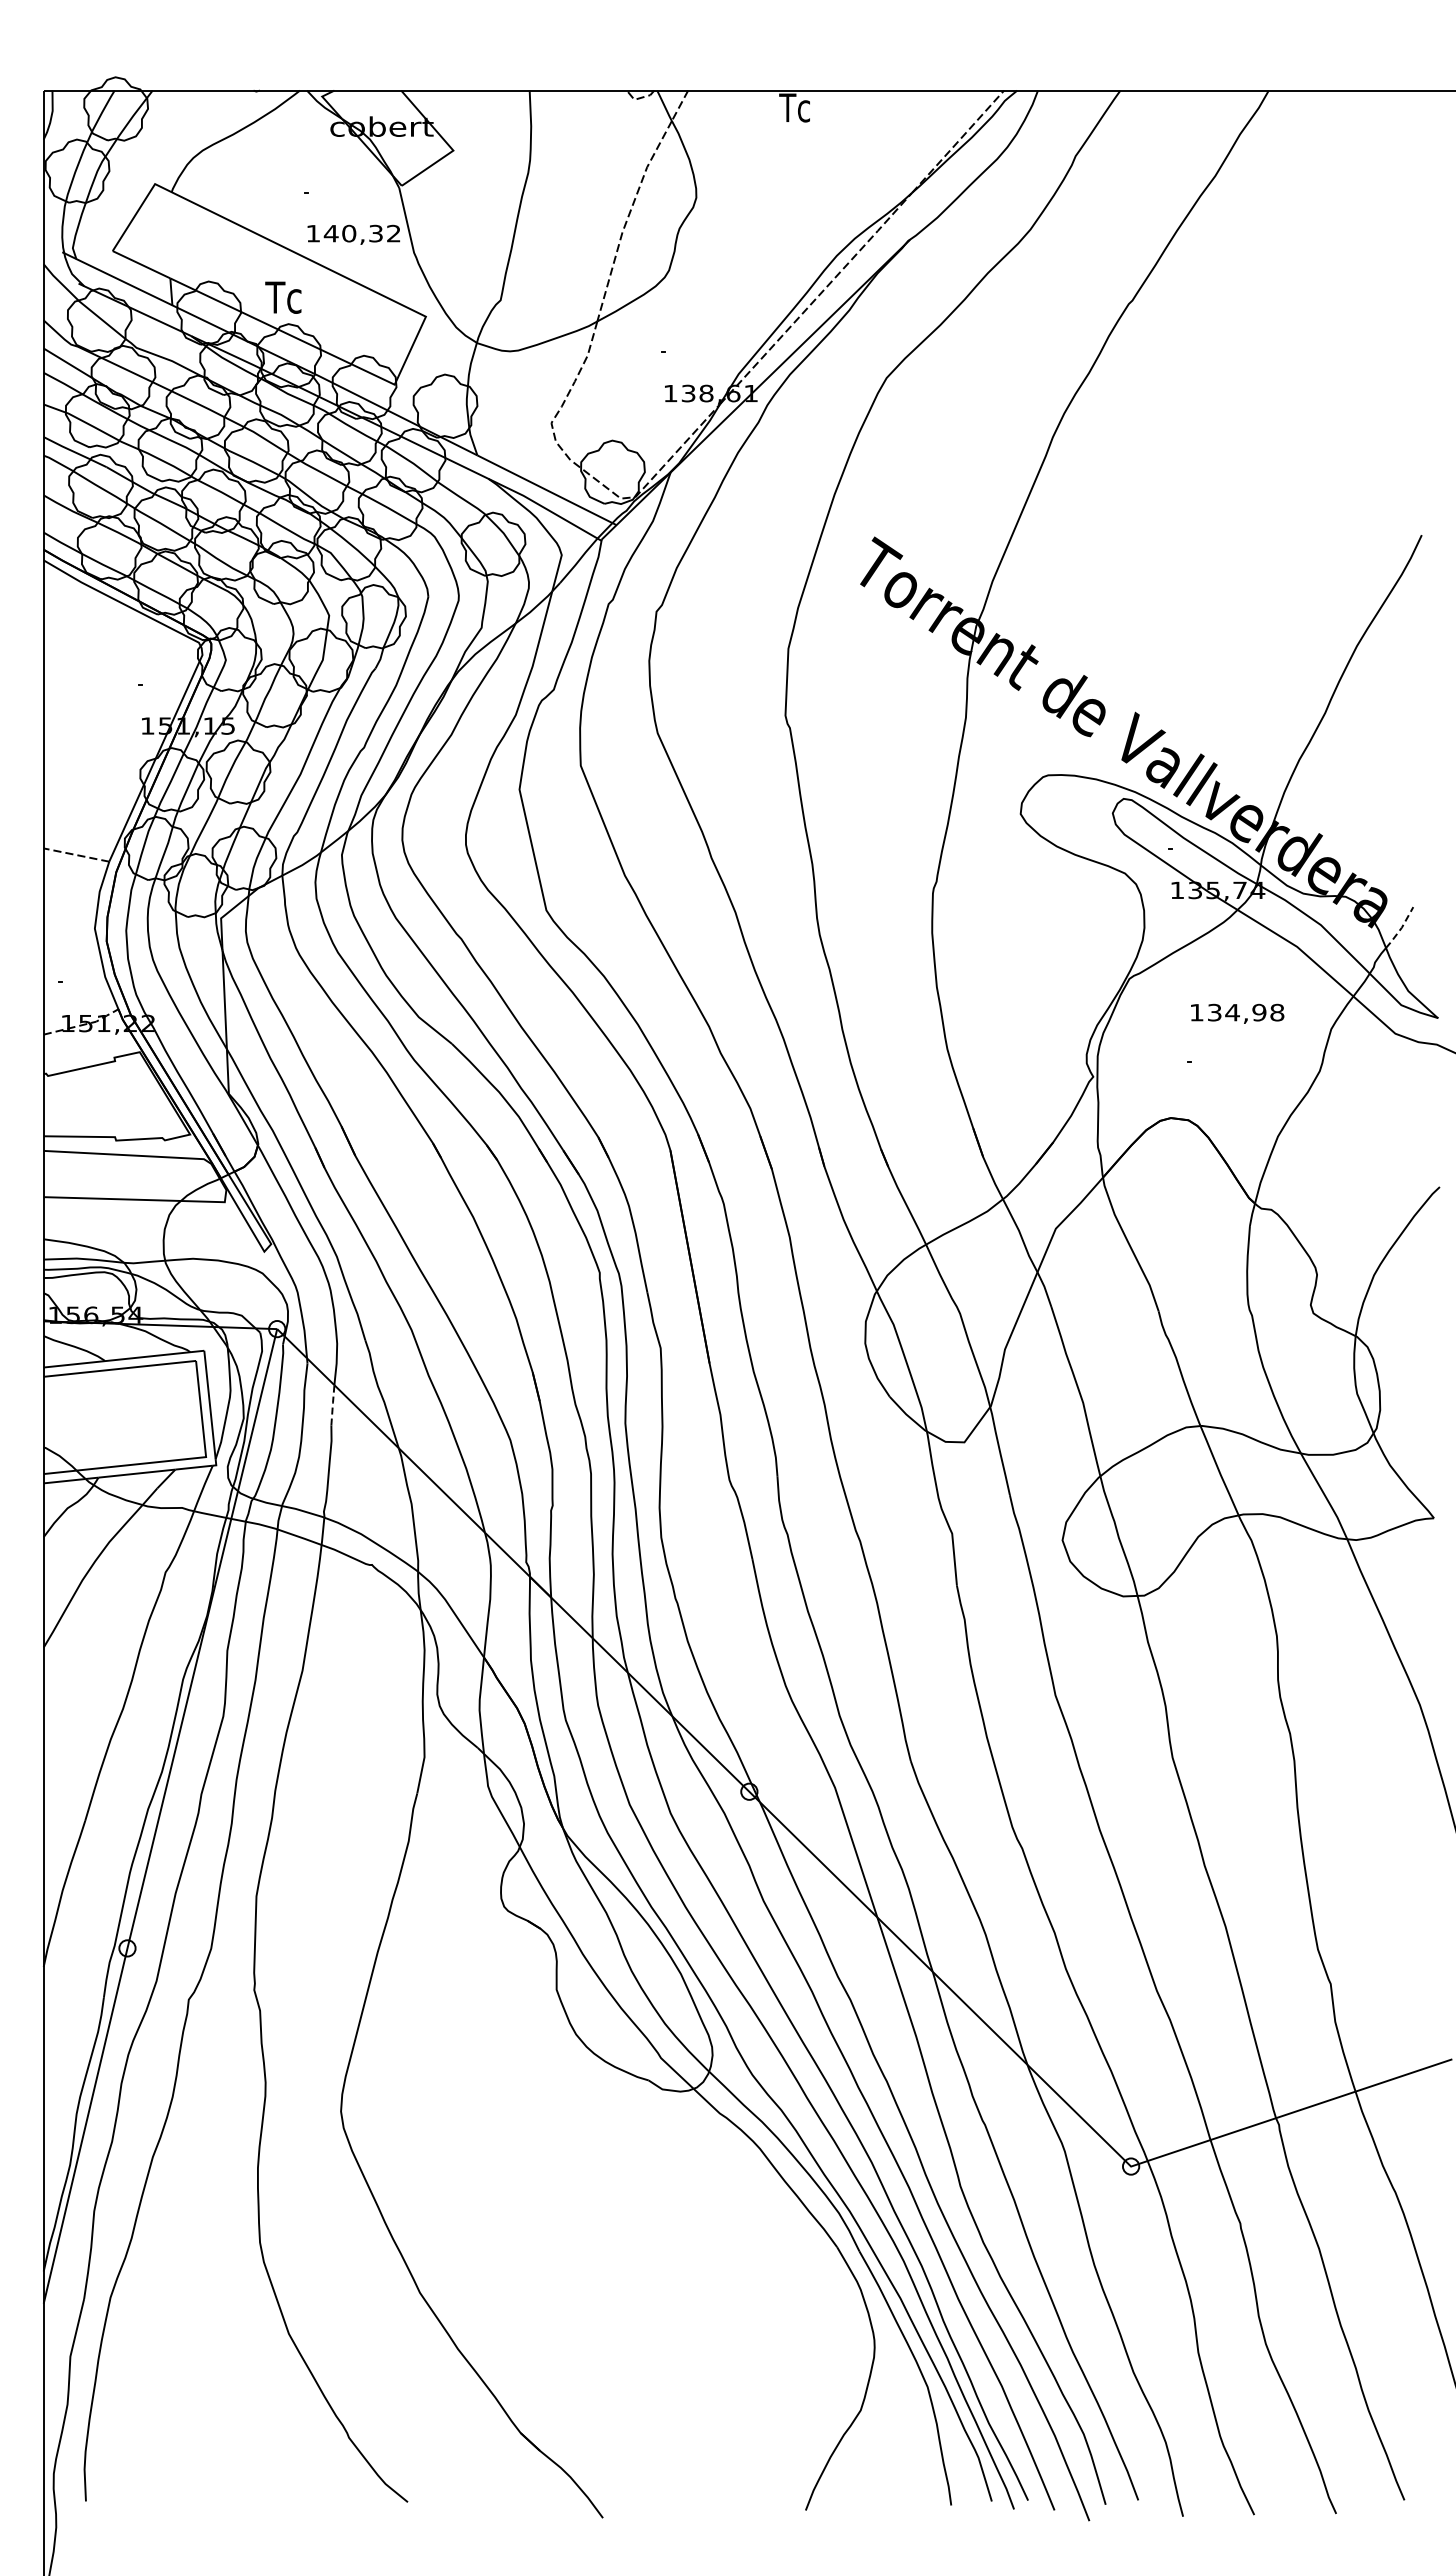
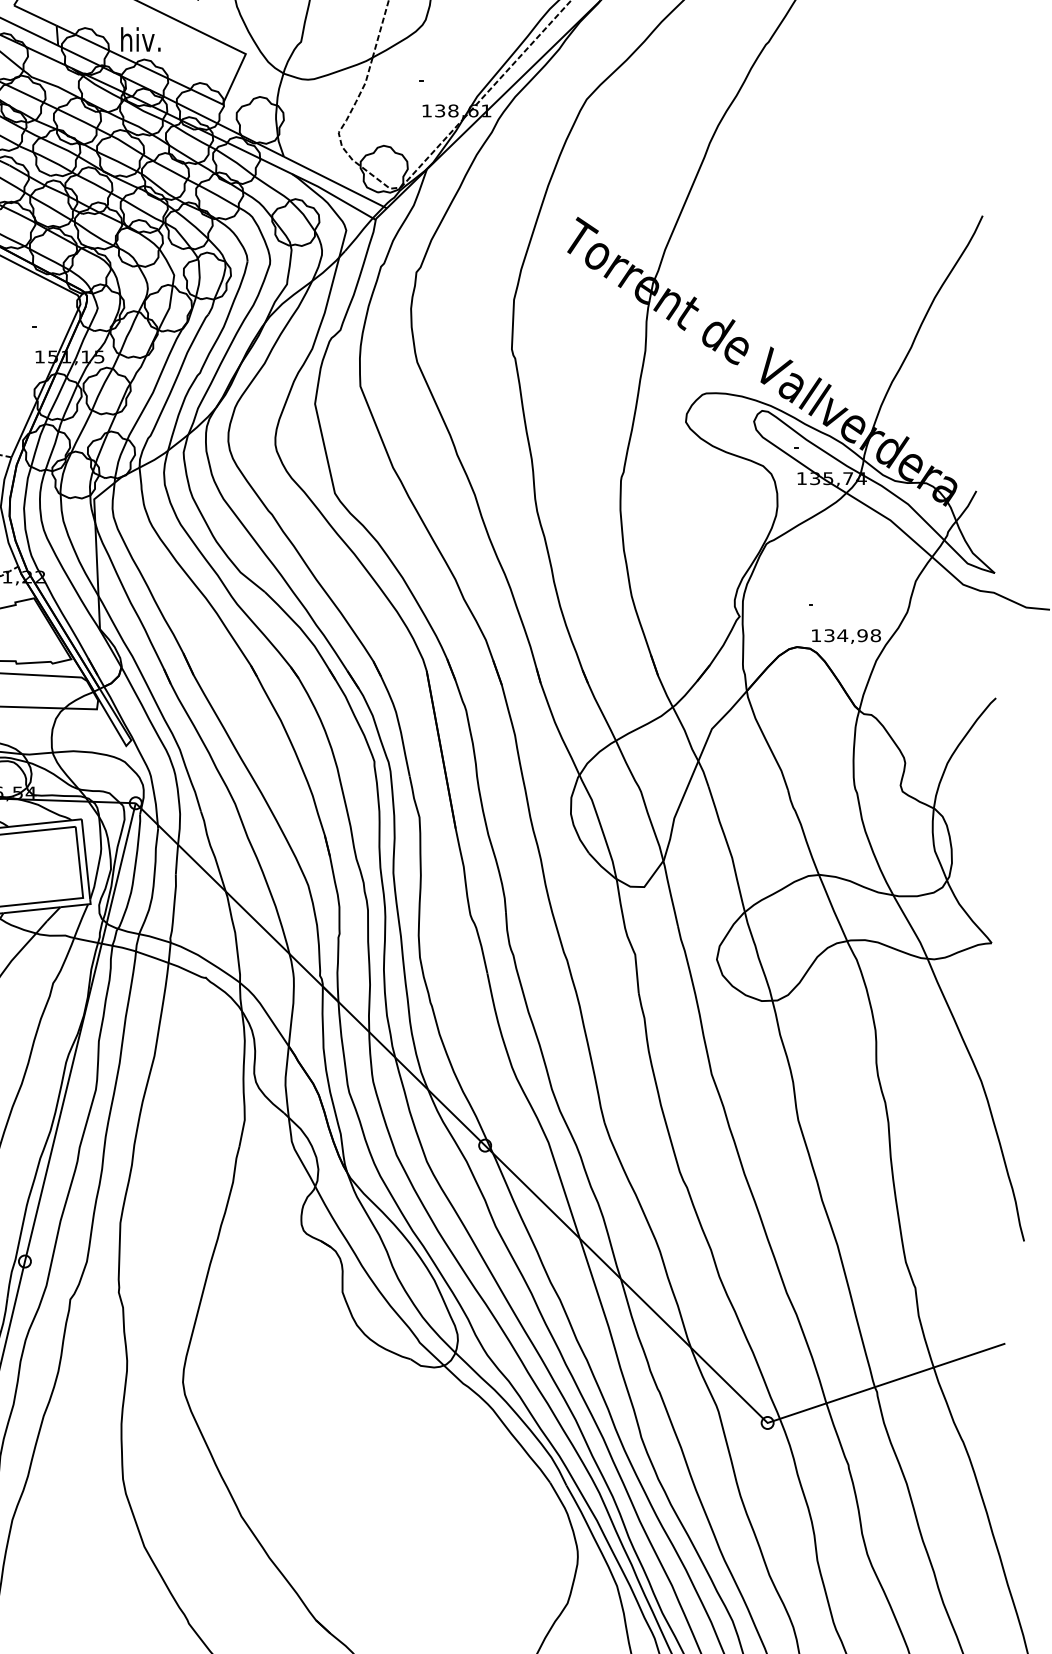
text: (283, 296) -> (140, 39), Tc -> hiv.
line: (1401, 928) -> (967, 506), dashed -> solid
text: (1237, 1013) -> (846, 636), moved
line: (332, 1404) -> (176, 859), dashed -> solid

